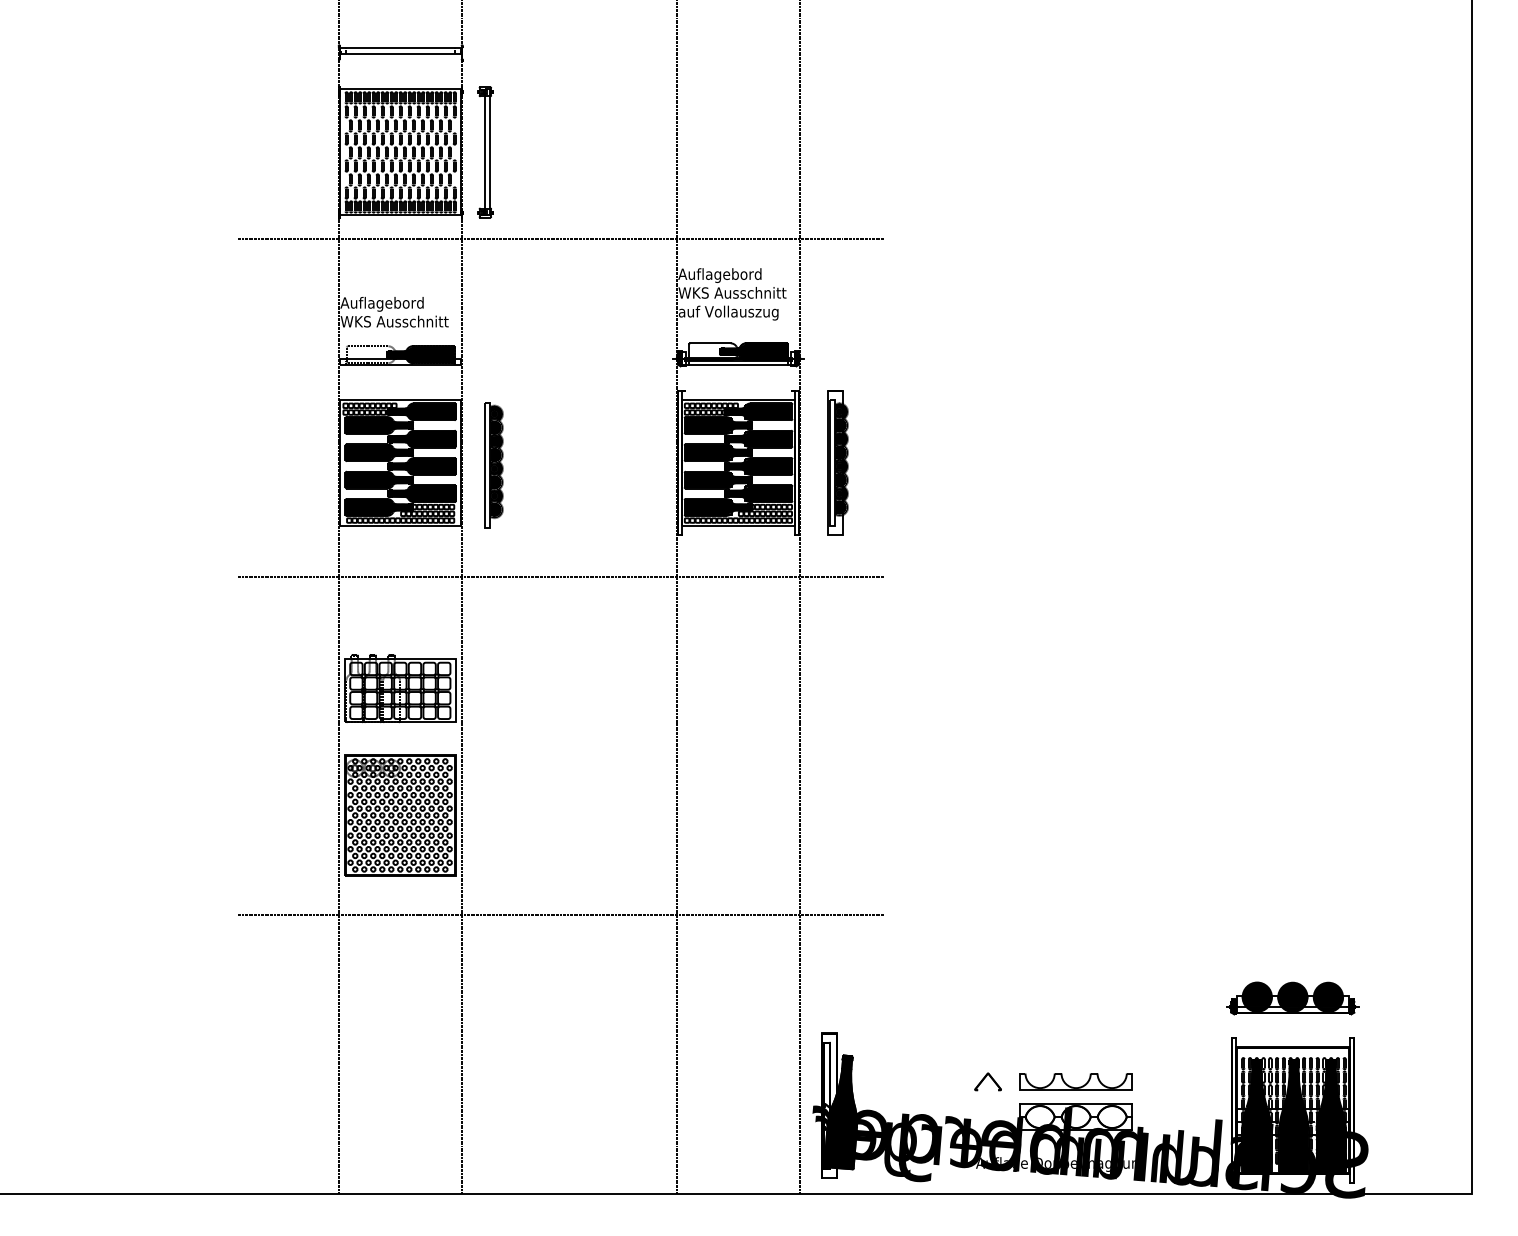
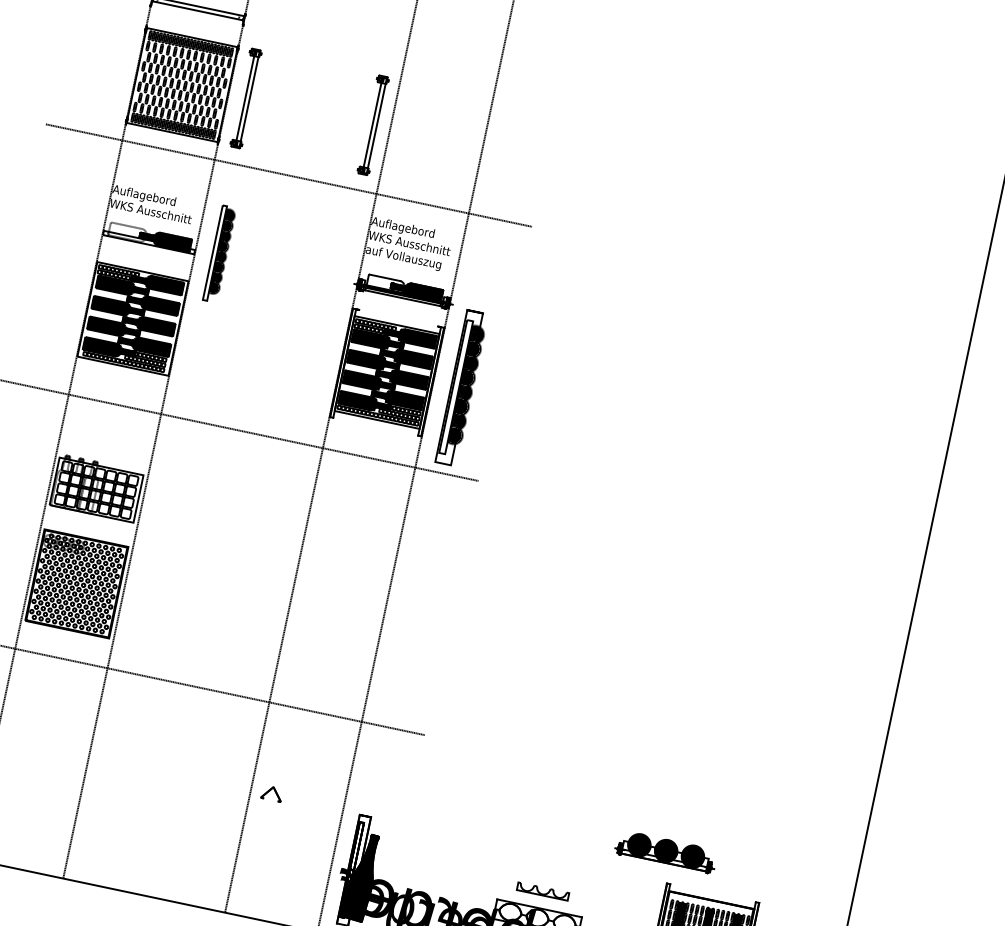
part: (654, 152) -> (373, 125), added
part: (837, 462) -> (461, 387), size x1.4
part: (493, 465) -> (219, 254), moved
part: (1292, 998) -> (665, 851), moved
part: (987, 1081) -> (271, 793), moved
part: (1075, 1081) -> (542, 891), size x0.6

